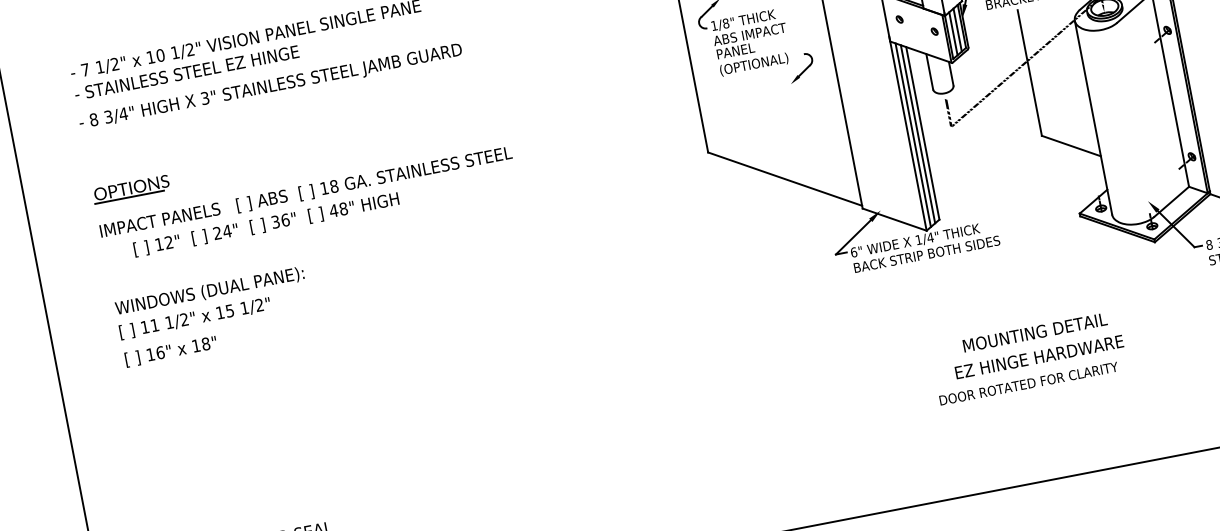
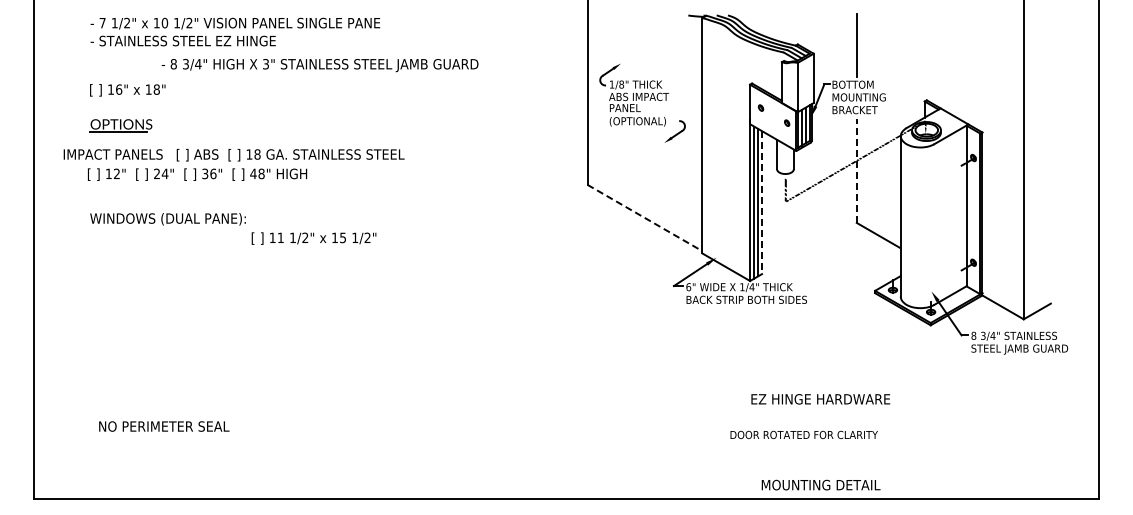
line: (1029, 72) -> (856, 170), solid -> dashed
text: (270, 87) -> (319, 65), moved
line: (923, 134) -> (762, 203), solid -> dashed
line: (785, 179) -> (645, 218), solid -> dashed
text: (307, 204) -> (233, 164), moved
text: (194, 318) -> (313, 238), moved
text: (1034, 332) -> (820, 484), moved
text: (170, 351) -> (127, 90), moved
text: (1027, 383) -> (803, 434), moved

